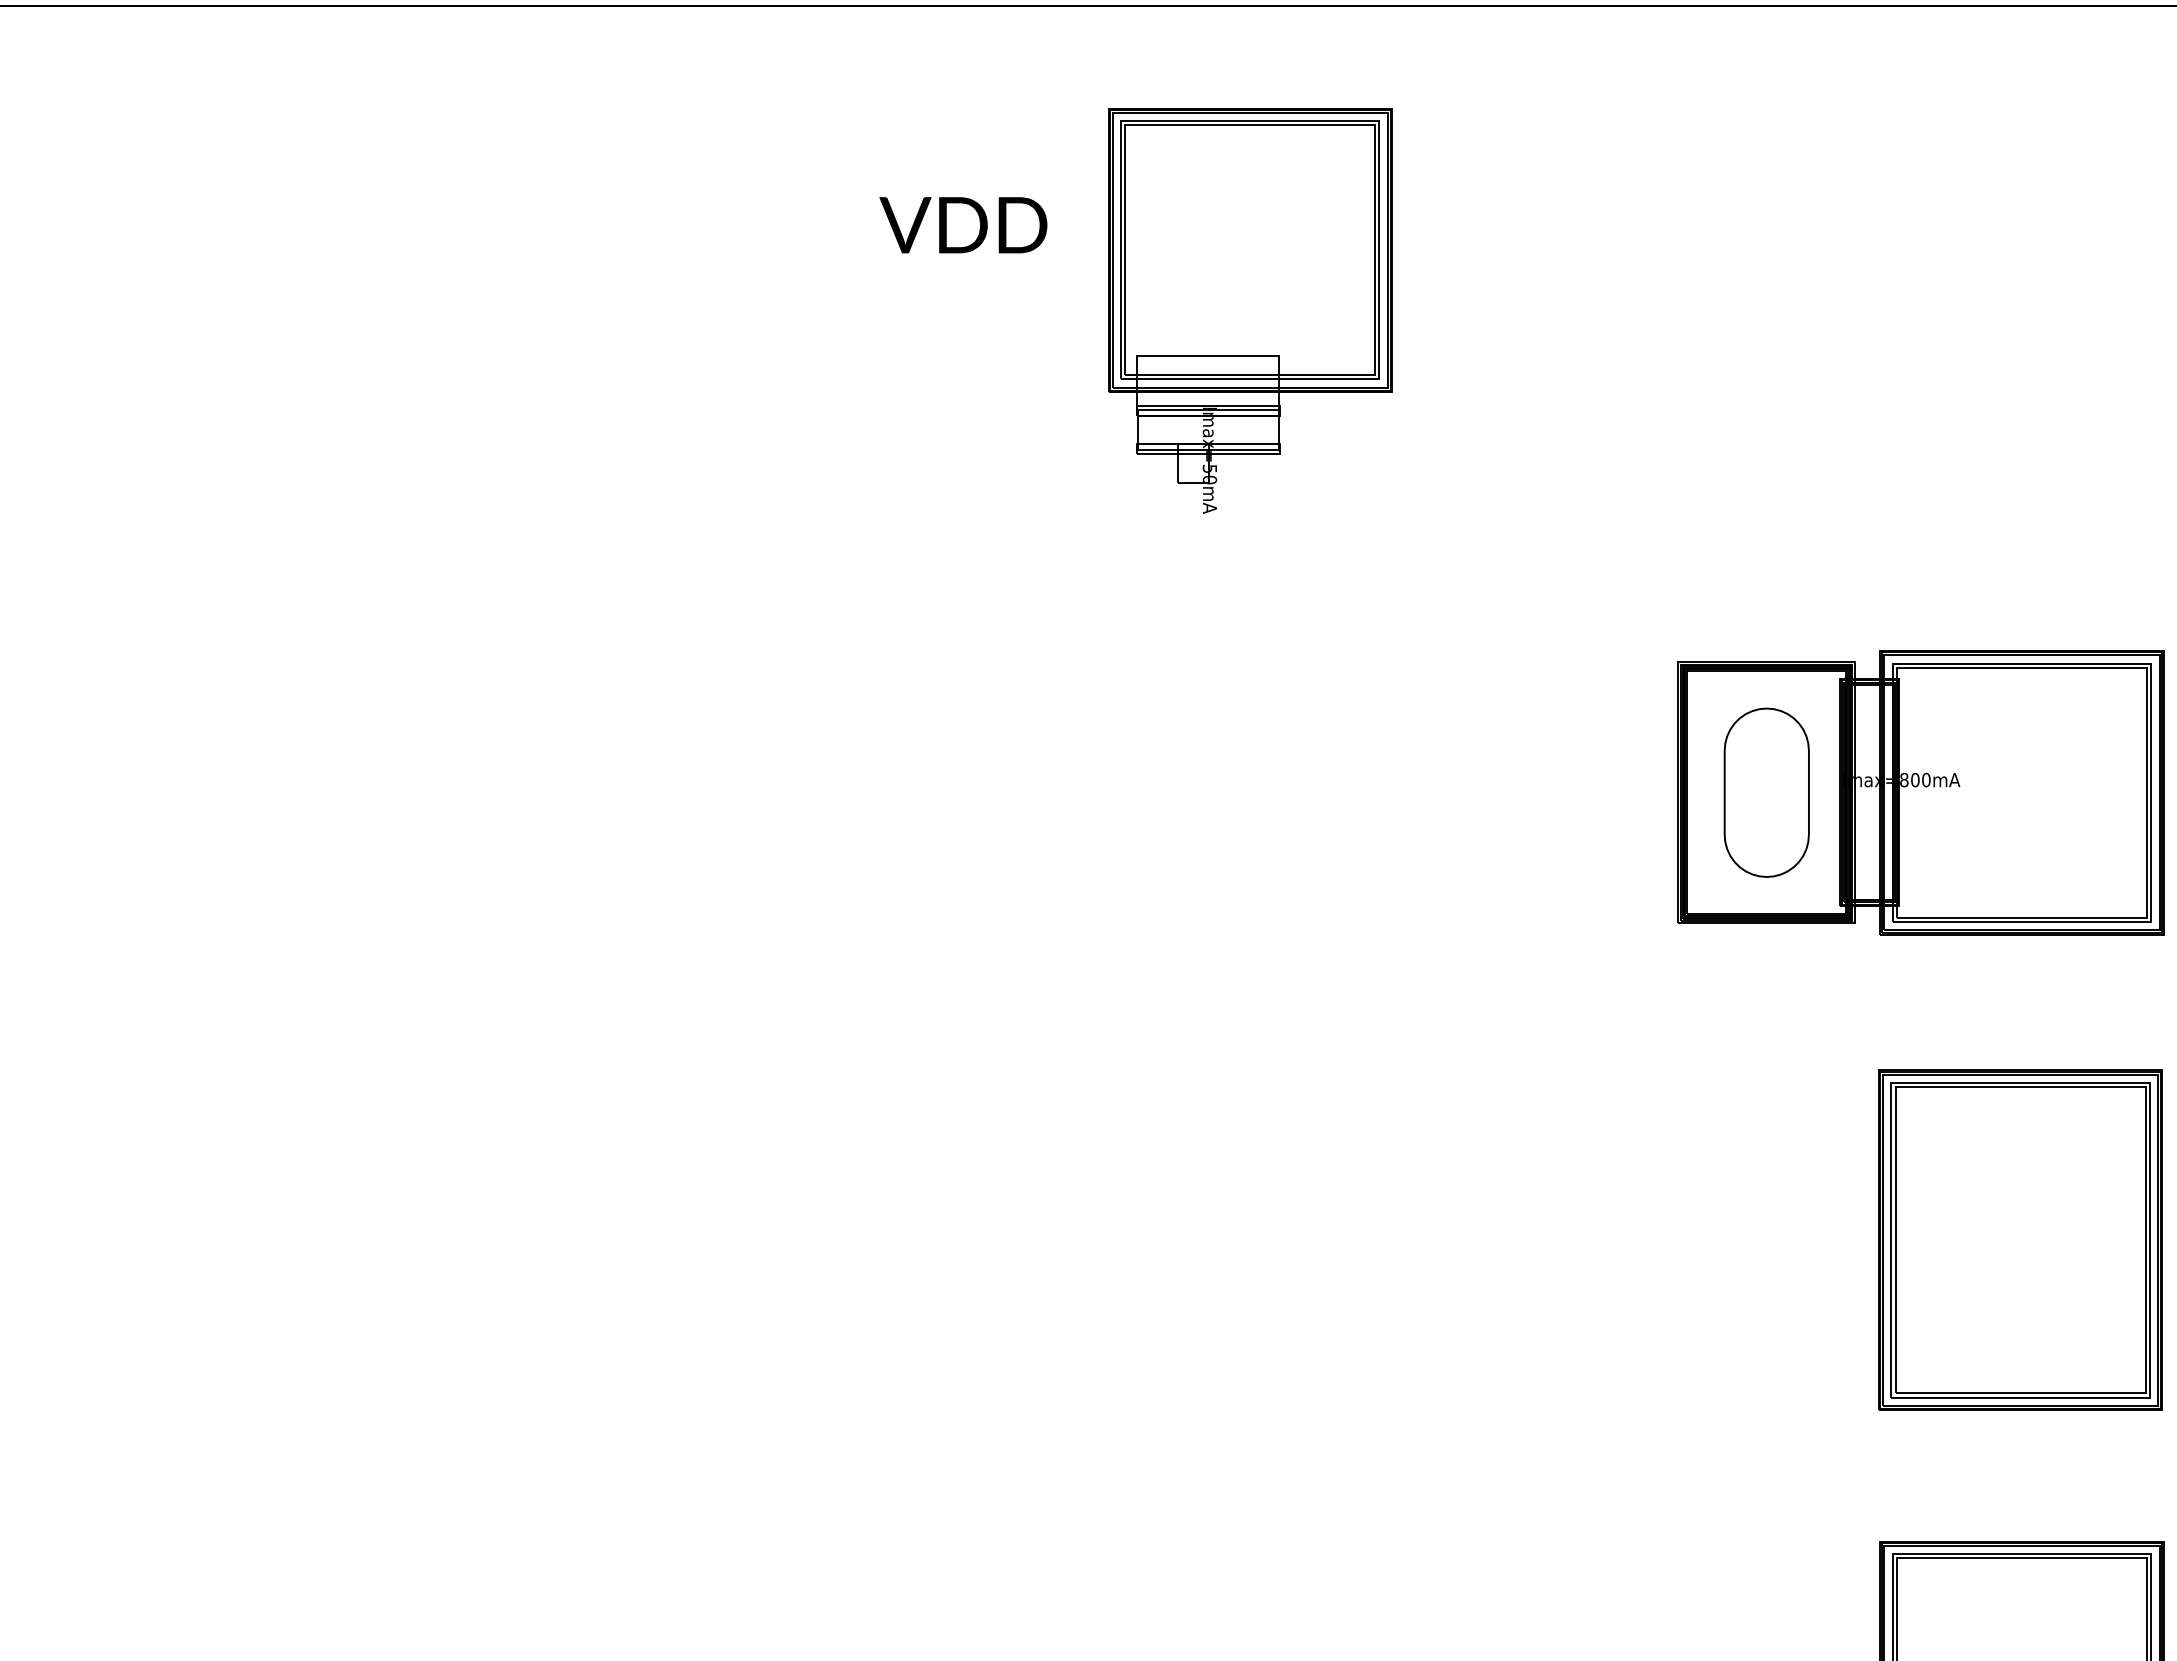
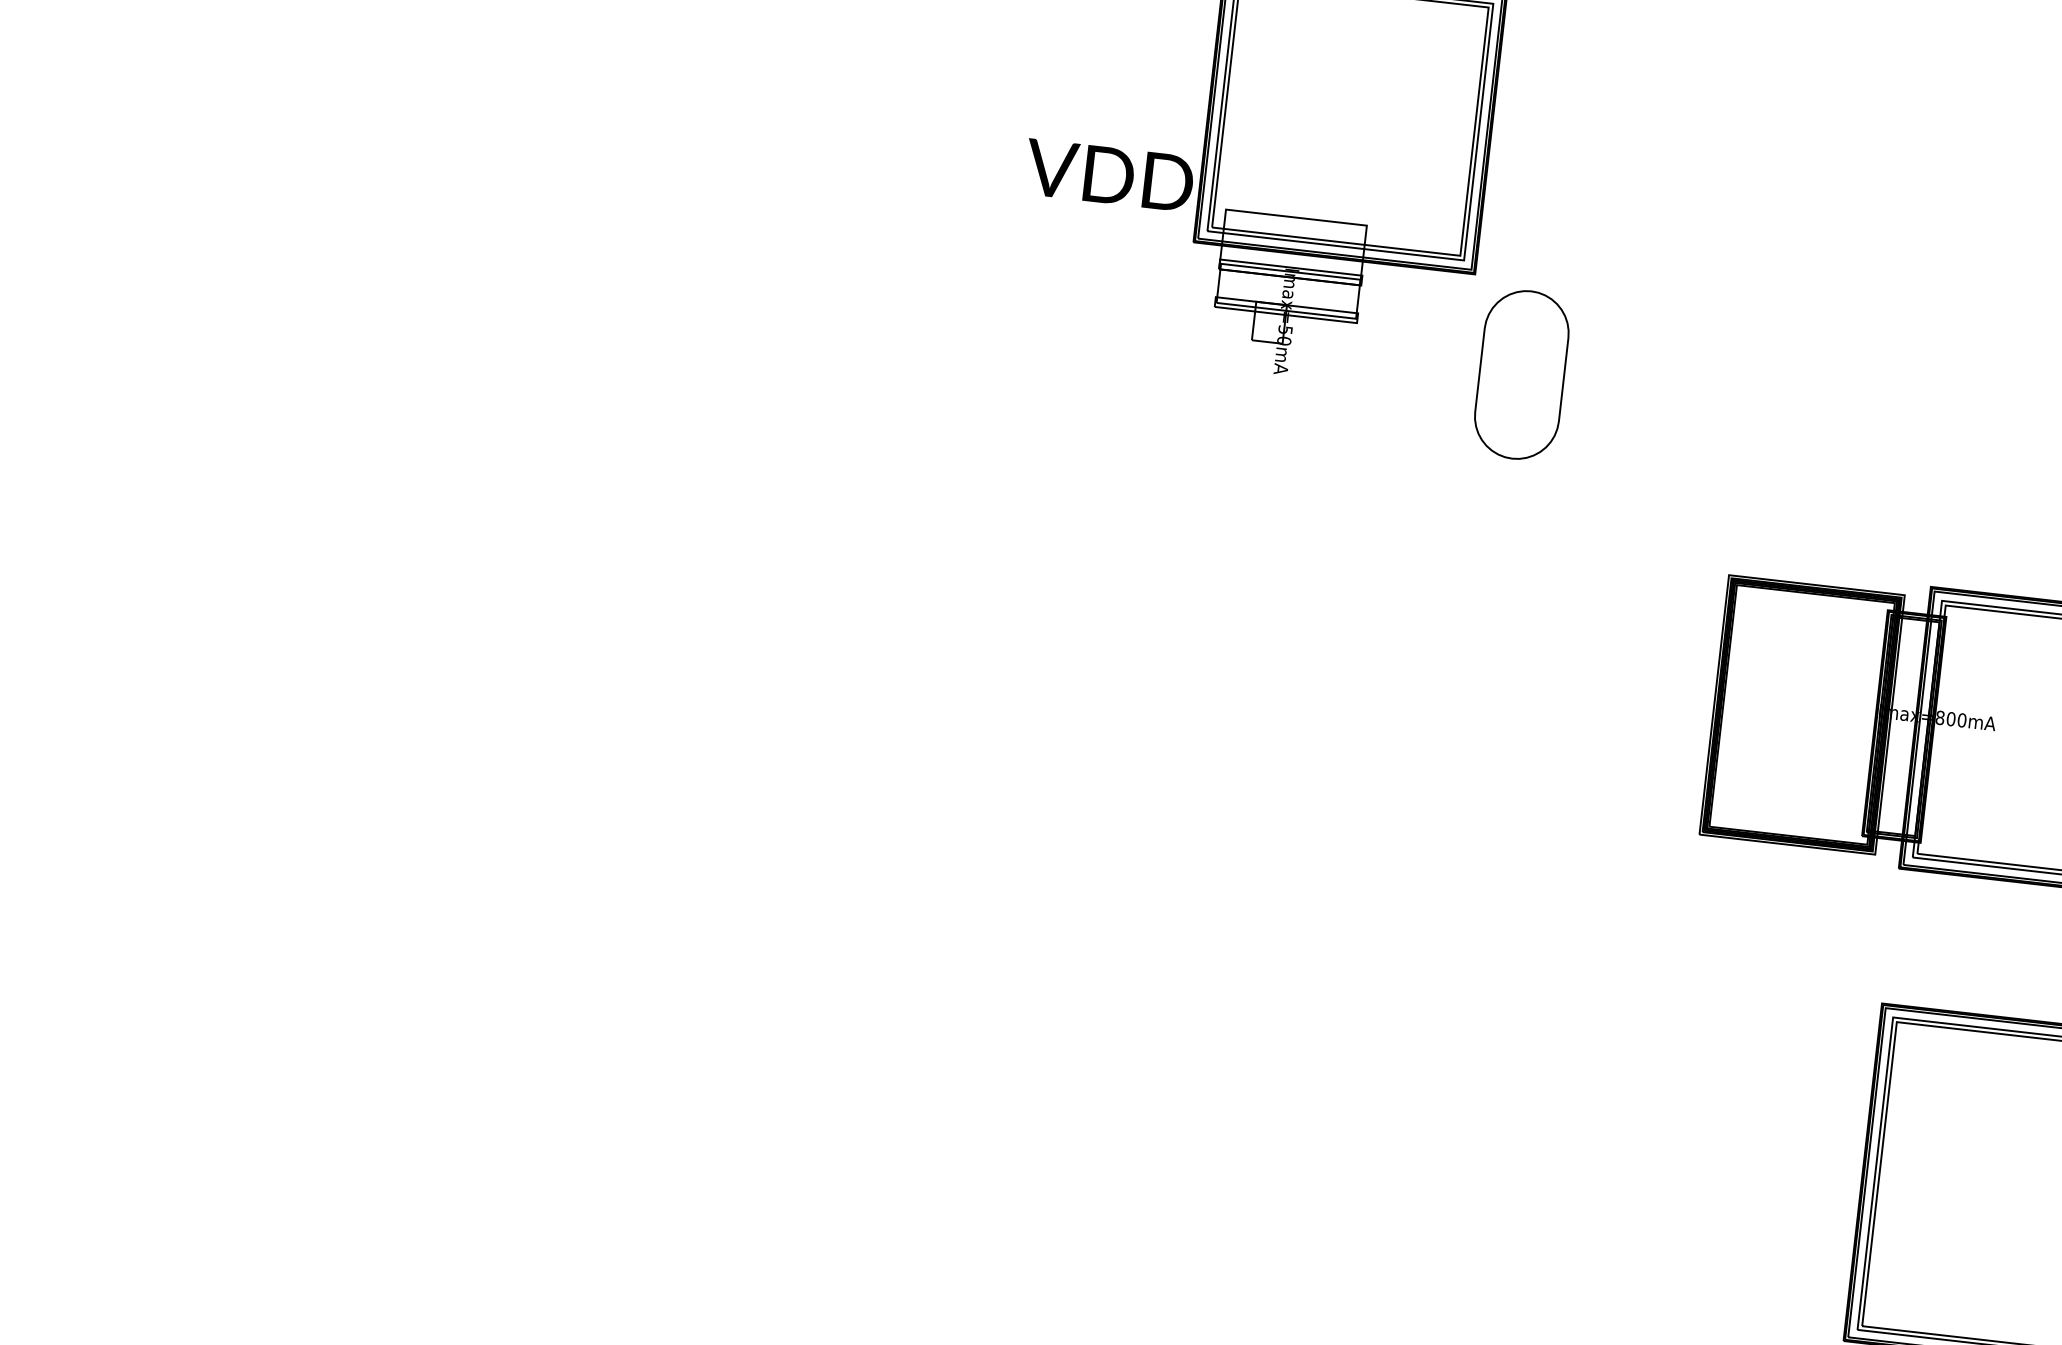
text: (963, 225) -> (1109, 175), moved
part: (1766, 792) -> (1521, 374), moved

